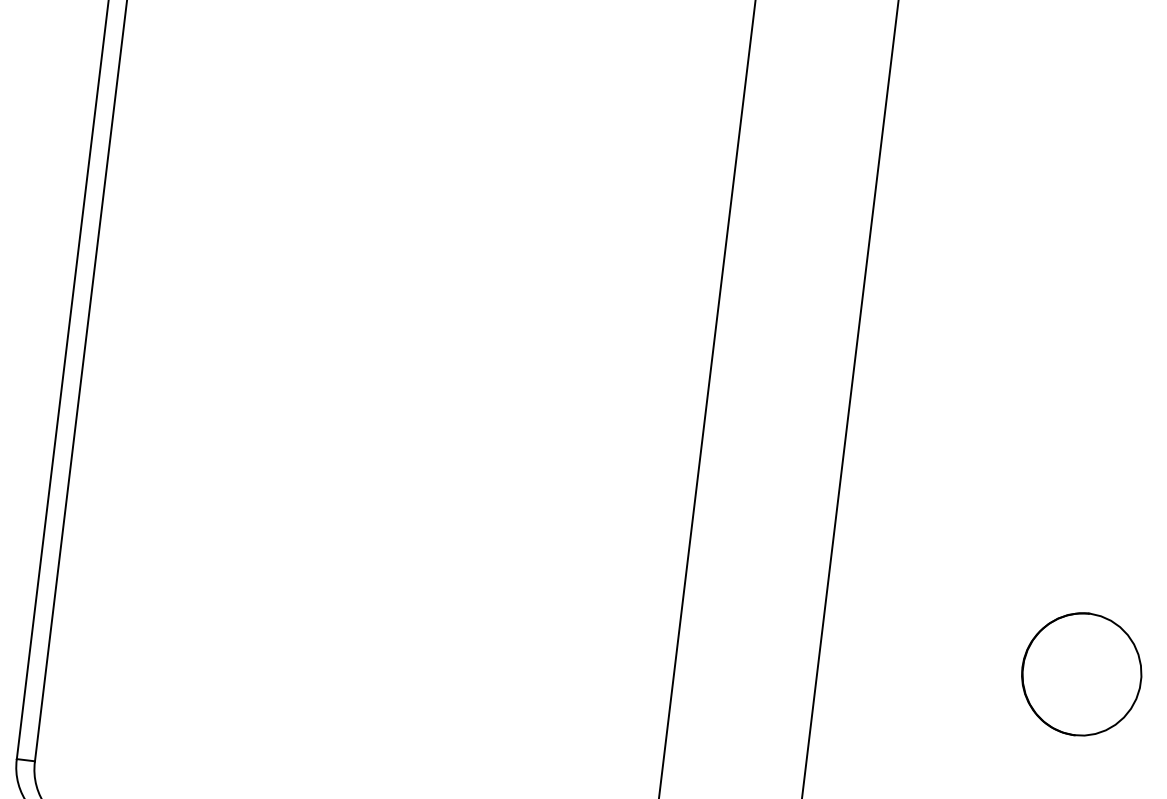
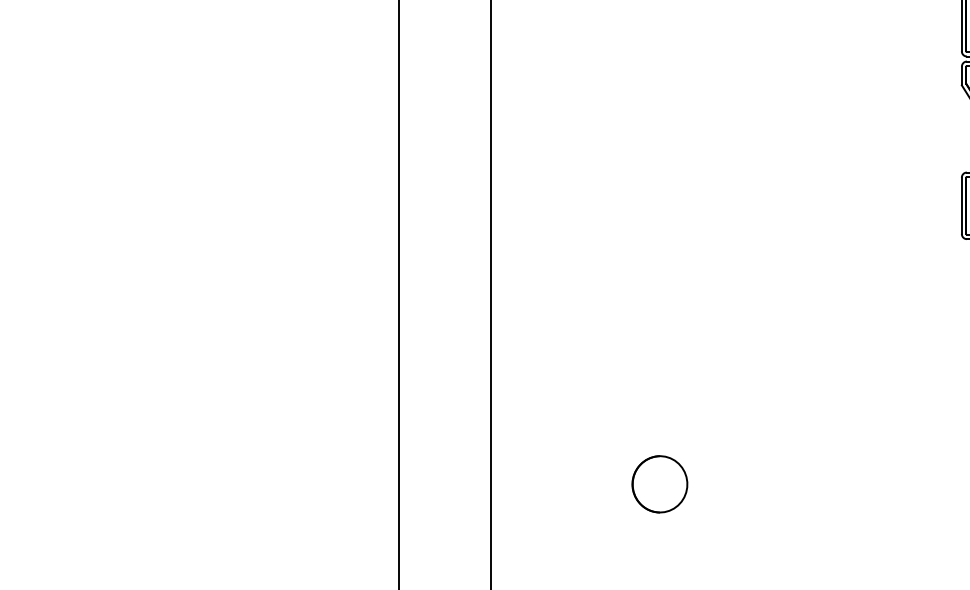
part: (1081, 674) -> (659, 484), size x0.71

